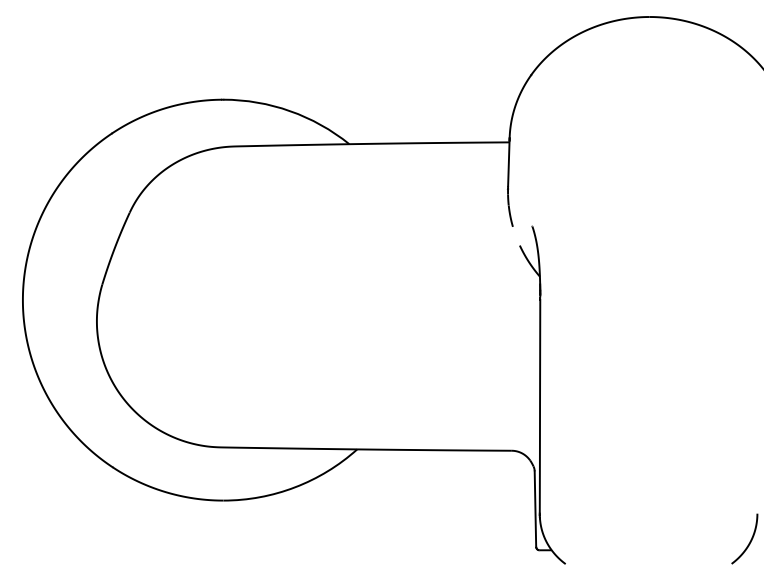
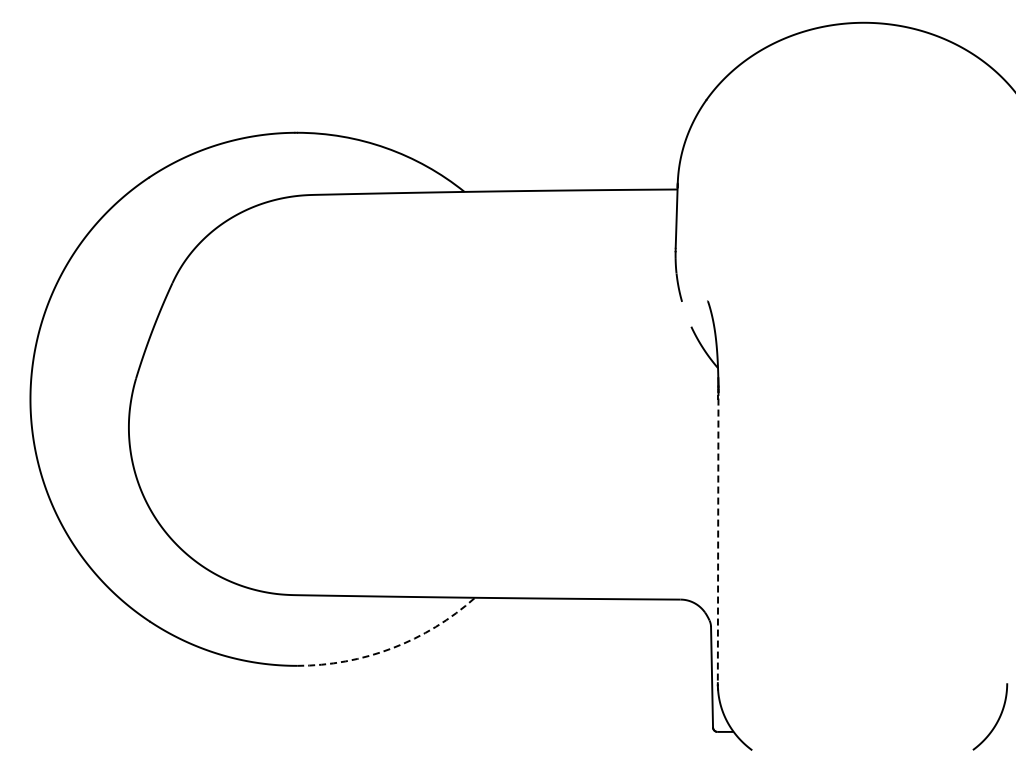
line: (540, 407) -> (718, 541), solid -> dashed
arc: (295, 487) -> (392, 648), solid -> dashed

